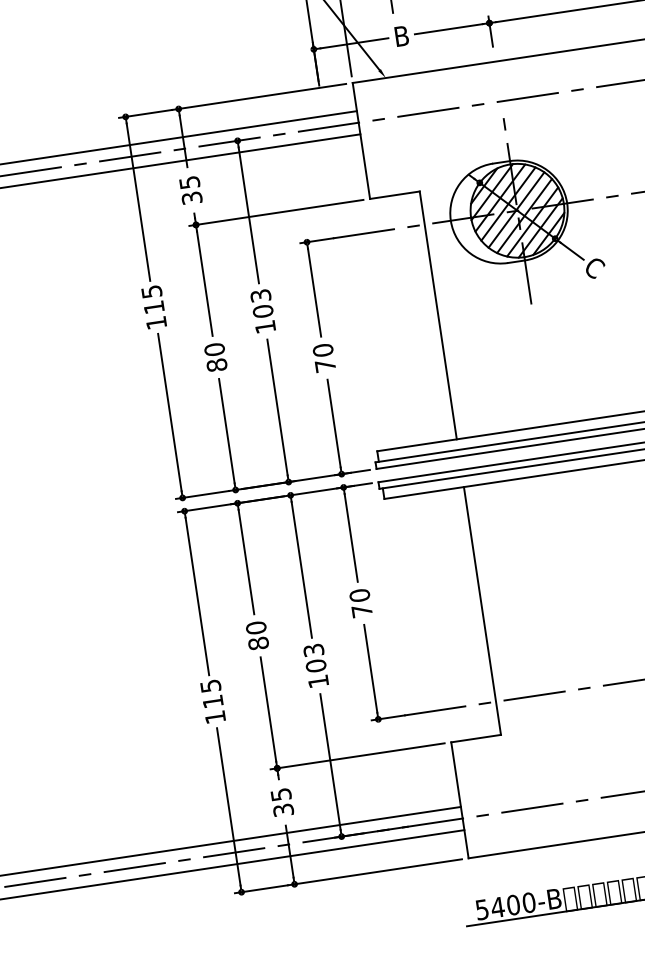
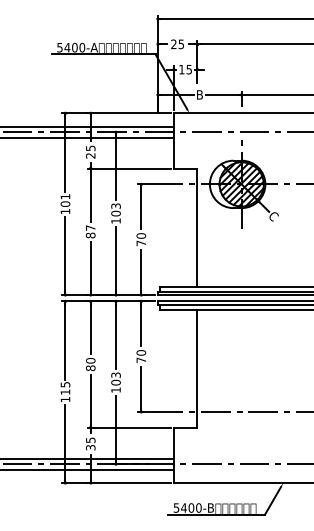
text: (191, 197) -> (90, 155), 35 -> 25
text: (153, 299) -> (65, 200), 115 -> 101
text: (213, 348) -> (90, 227), 80 -> 87

